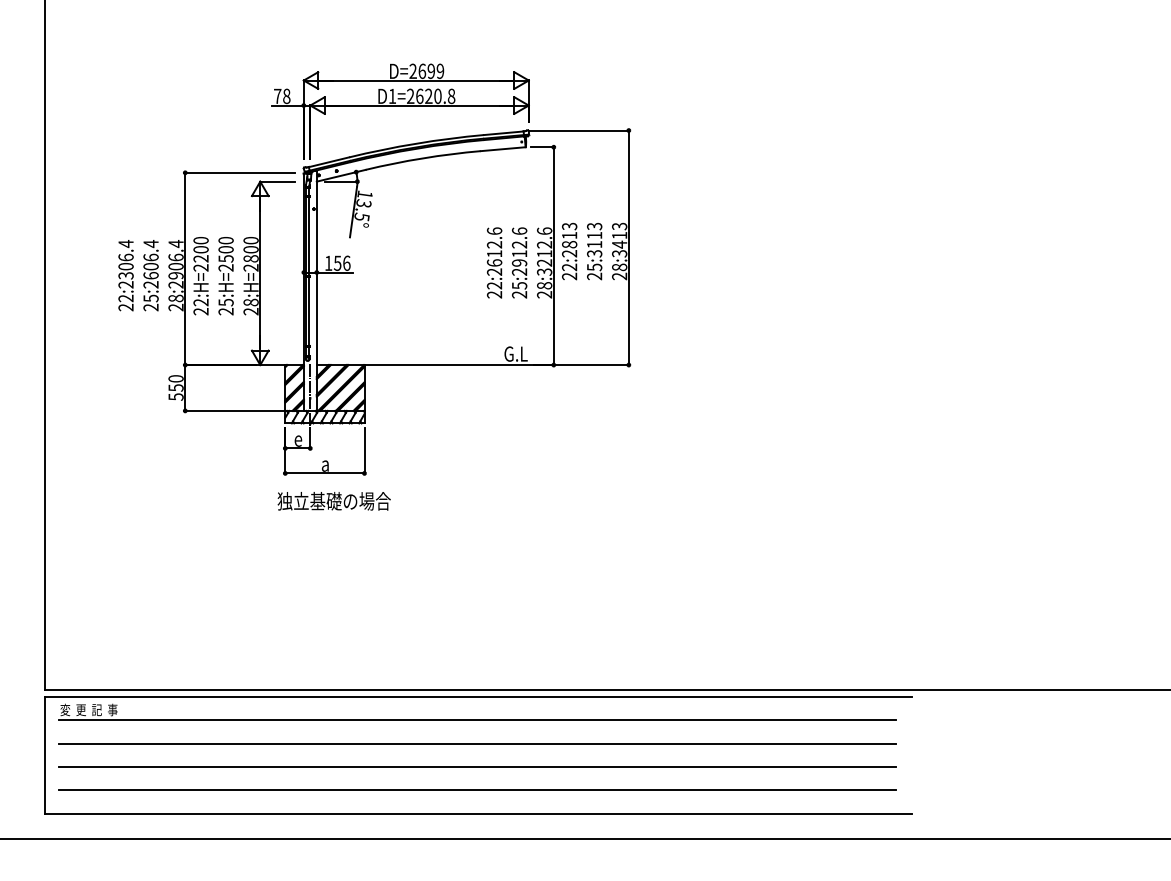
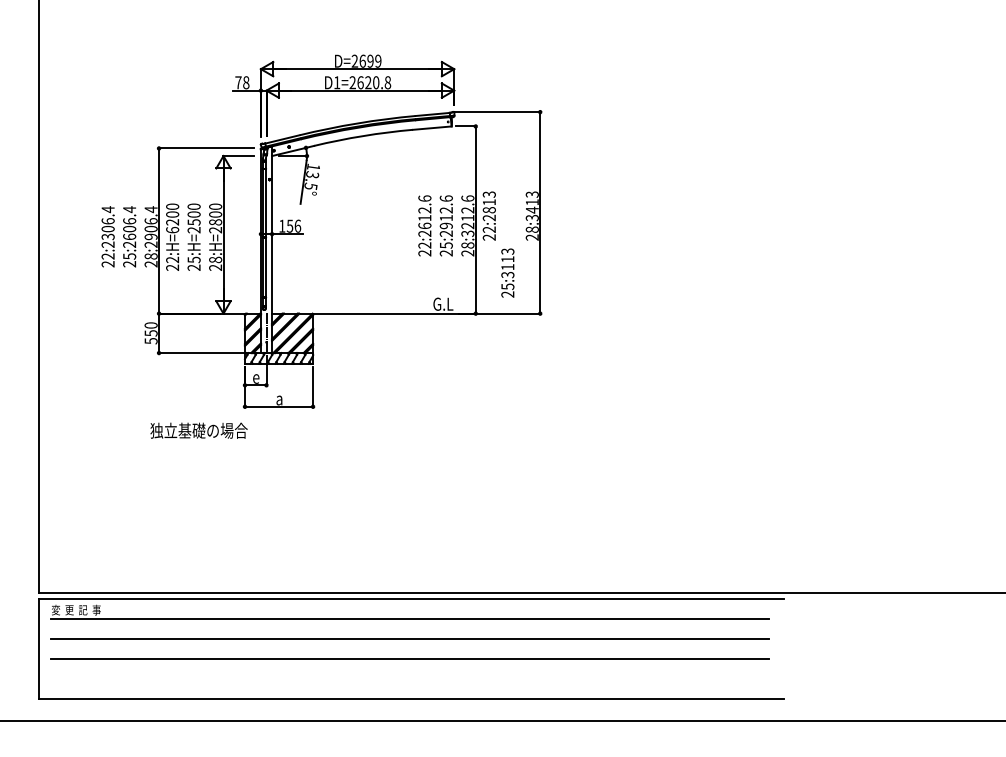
text: (594, 250) -> (507, 272), moved
text: (200, 267) -> (172, 229), 22:H=2200 -> 22:H=6200
text: (333, 501) -> (198, 430), moved
line: (476, 790) -> (409, 679), removed

